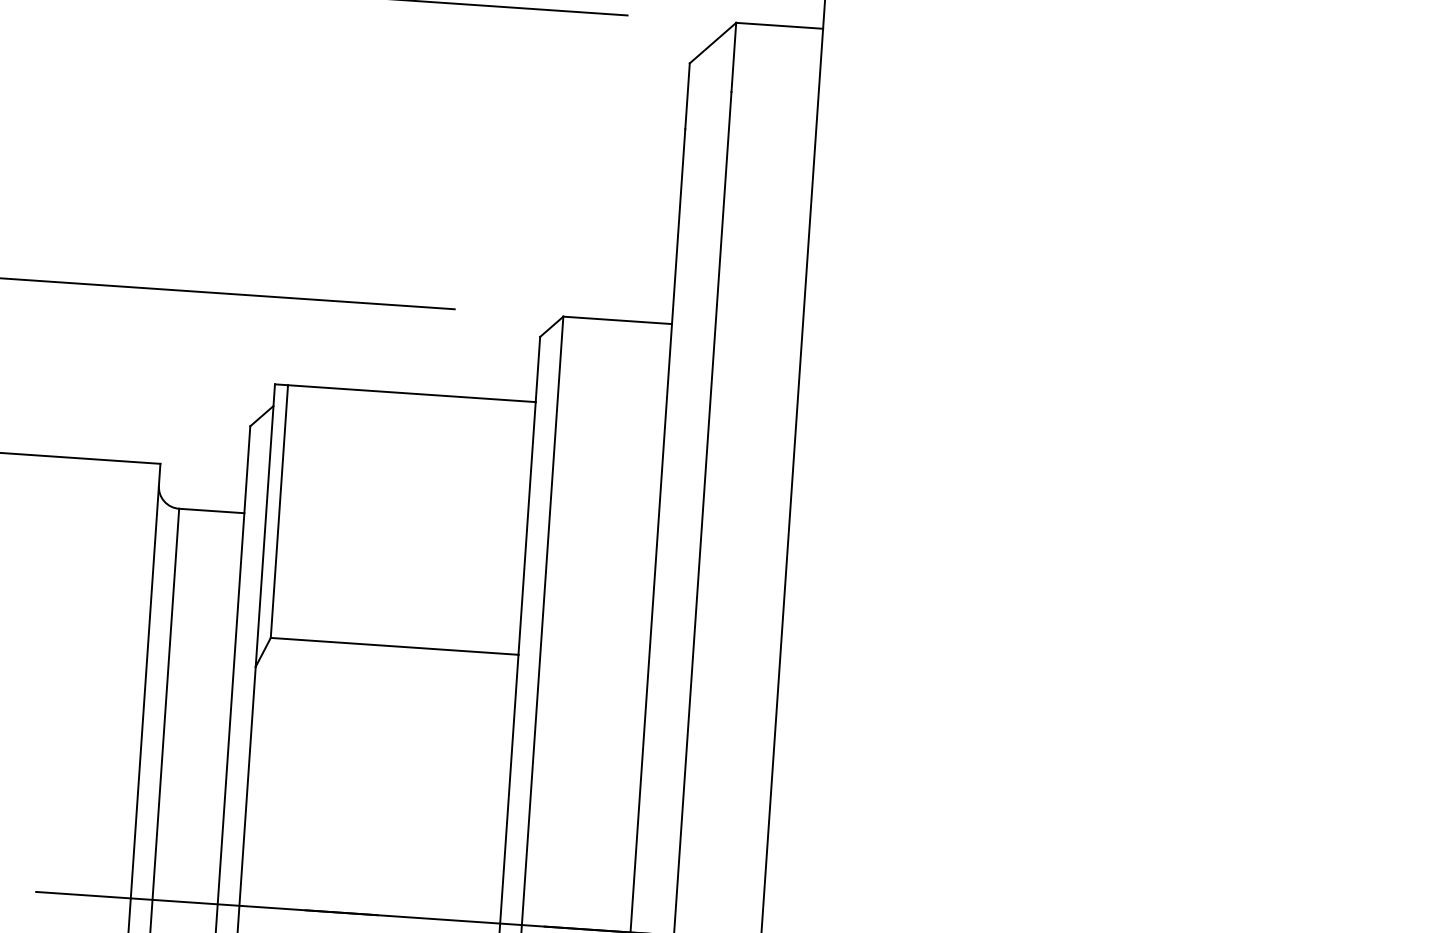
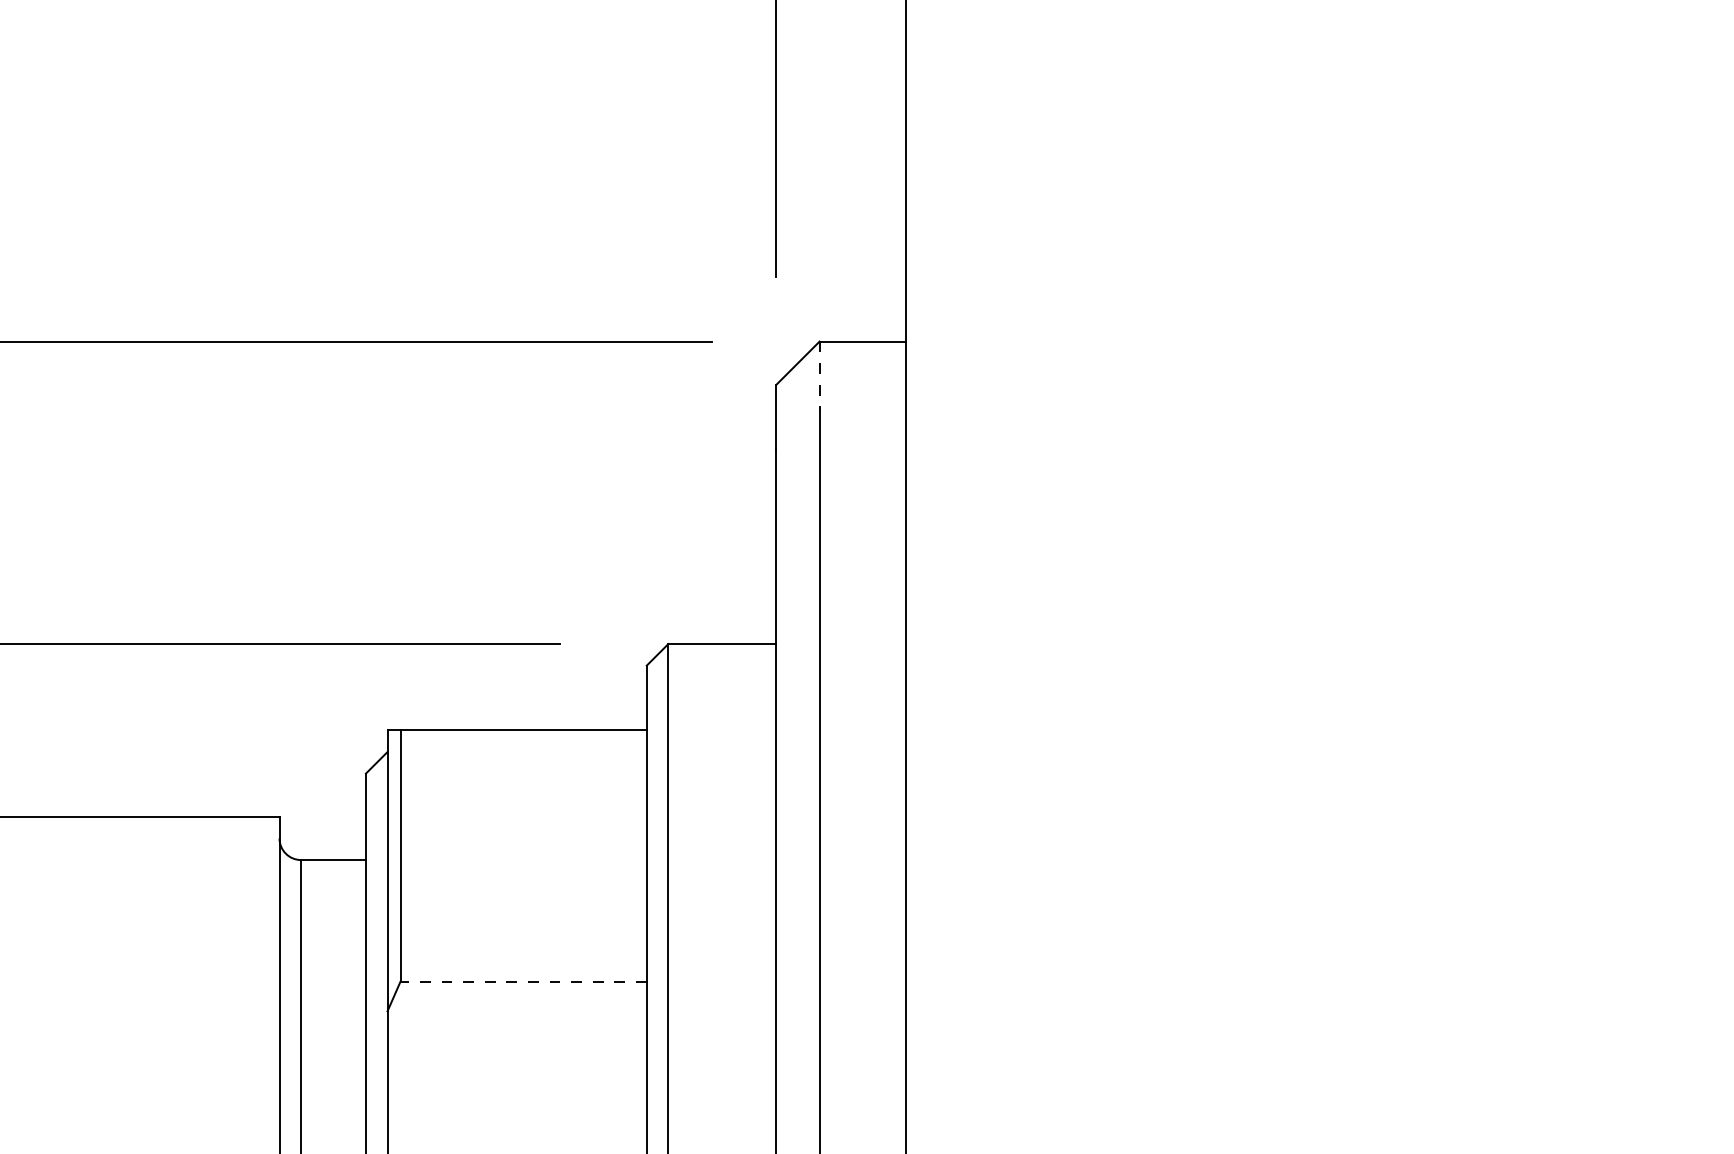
line: (733, 57) -> (819, 376), solid -> dashed
line: (394, 646) -> (523, 981), solid -> dashed

